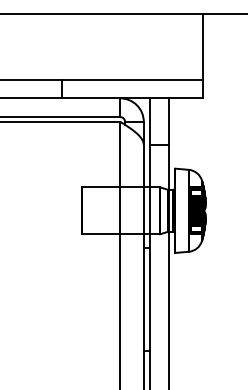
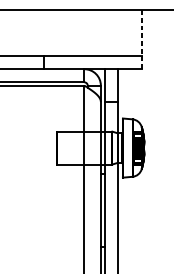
line: (202, 56) -> (142, 39), solid -> dashed

